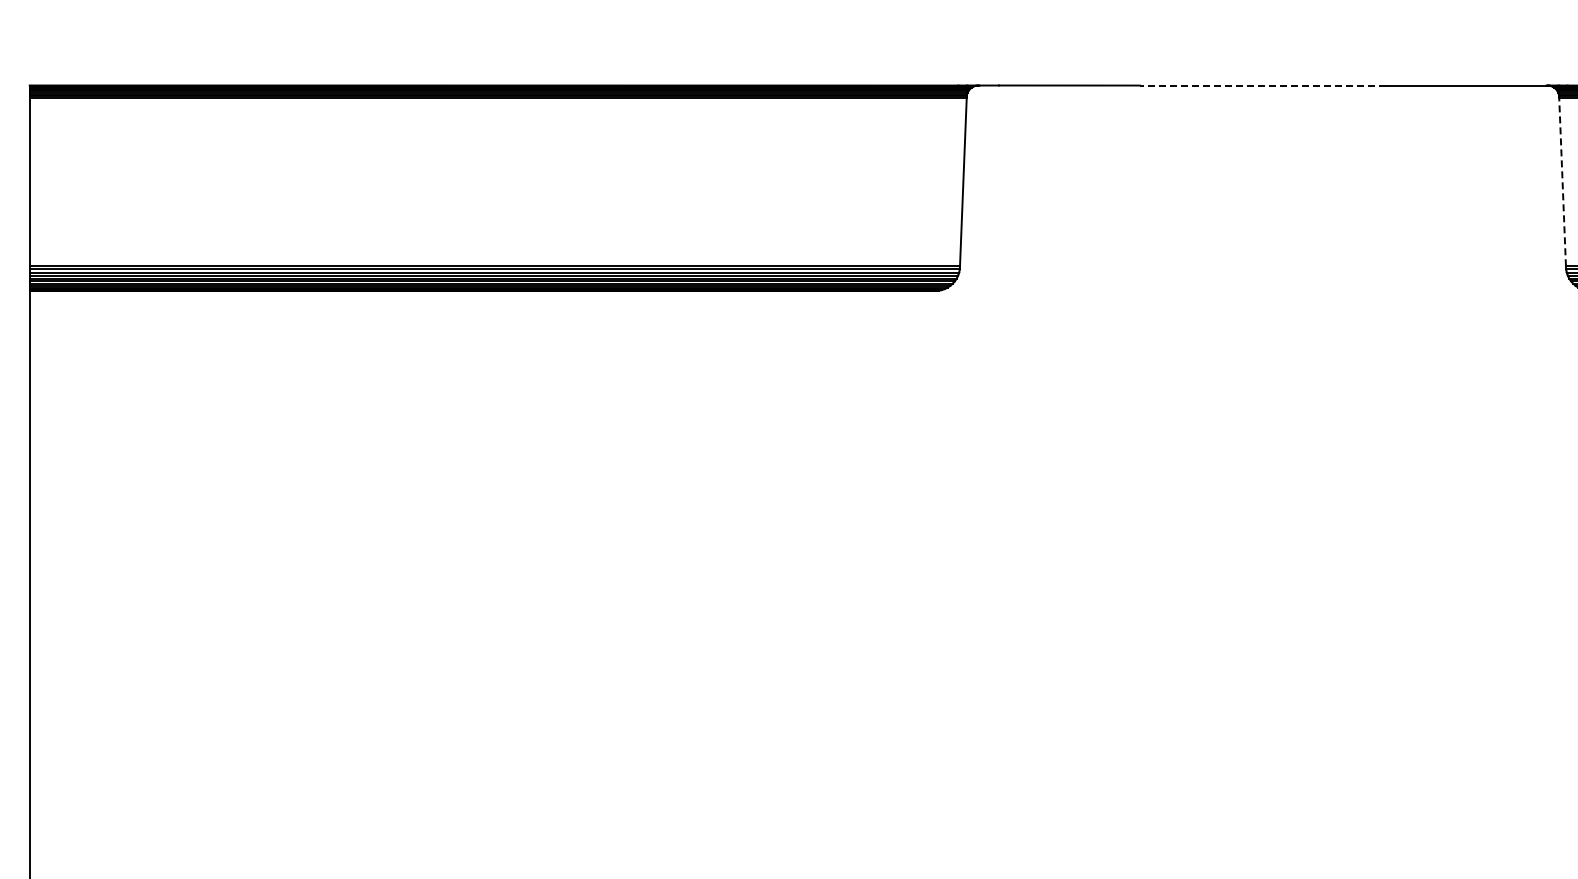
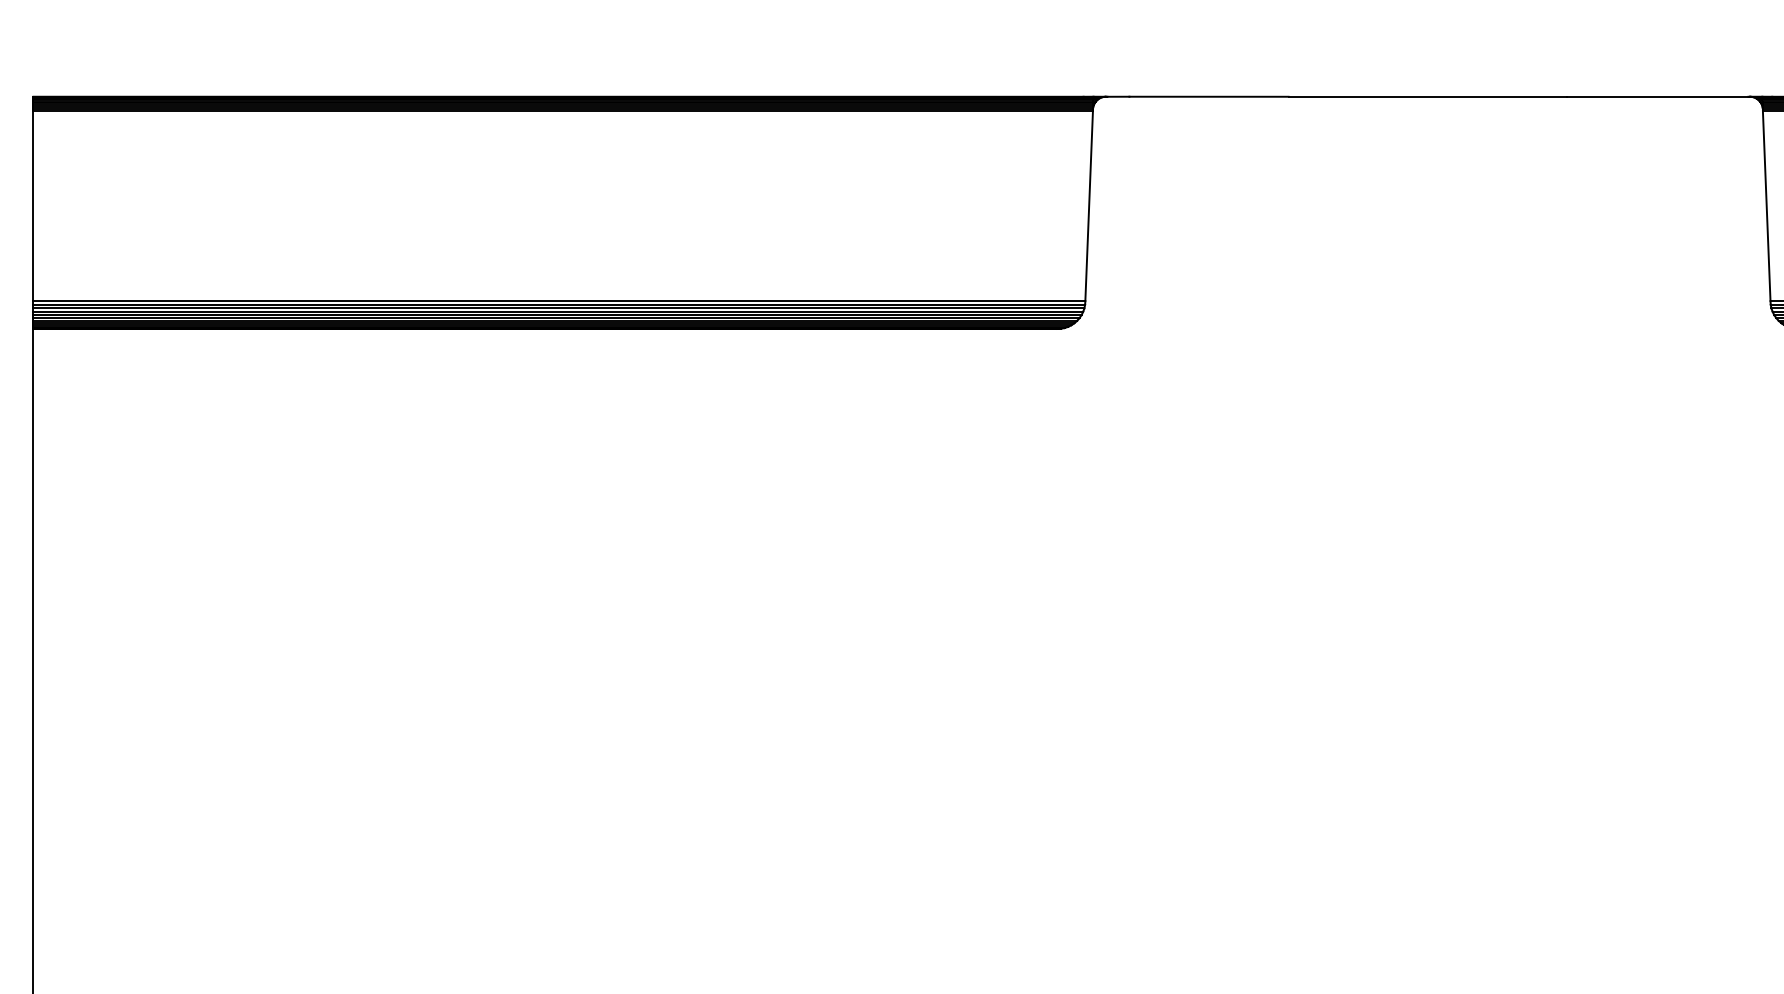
line: (1262, 85) -> (1427, 96), dashed -> solid
line: (1562, 181) -> (1766, 205), dashed -> solid

